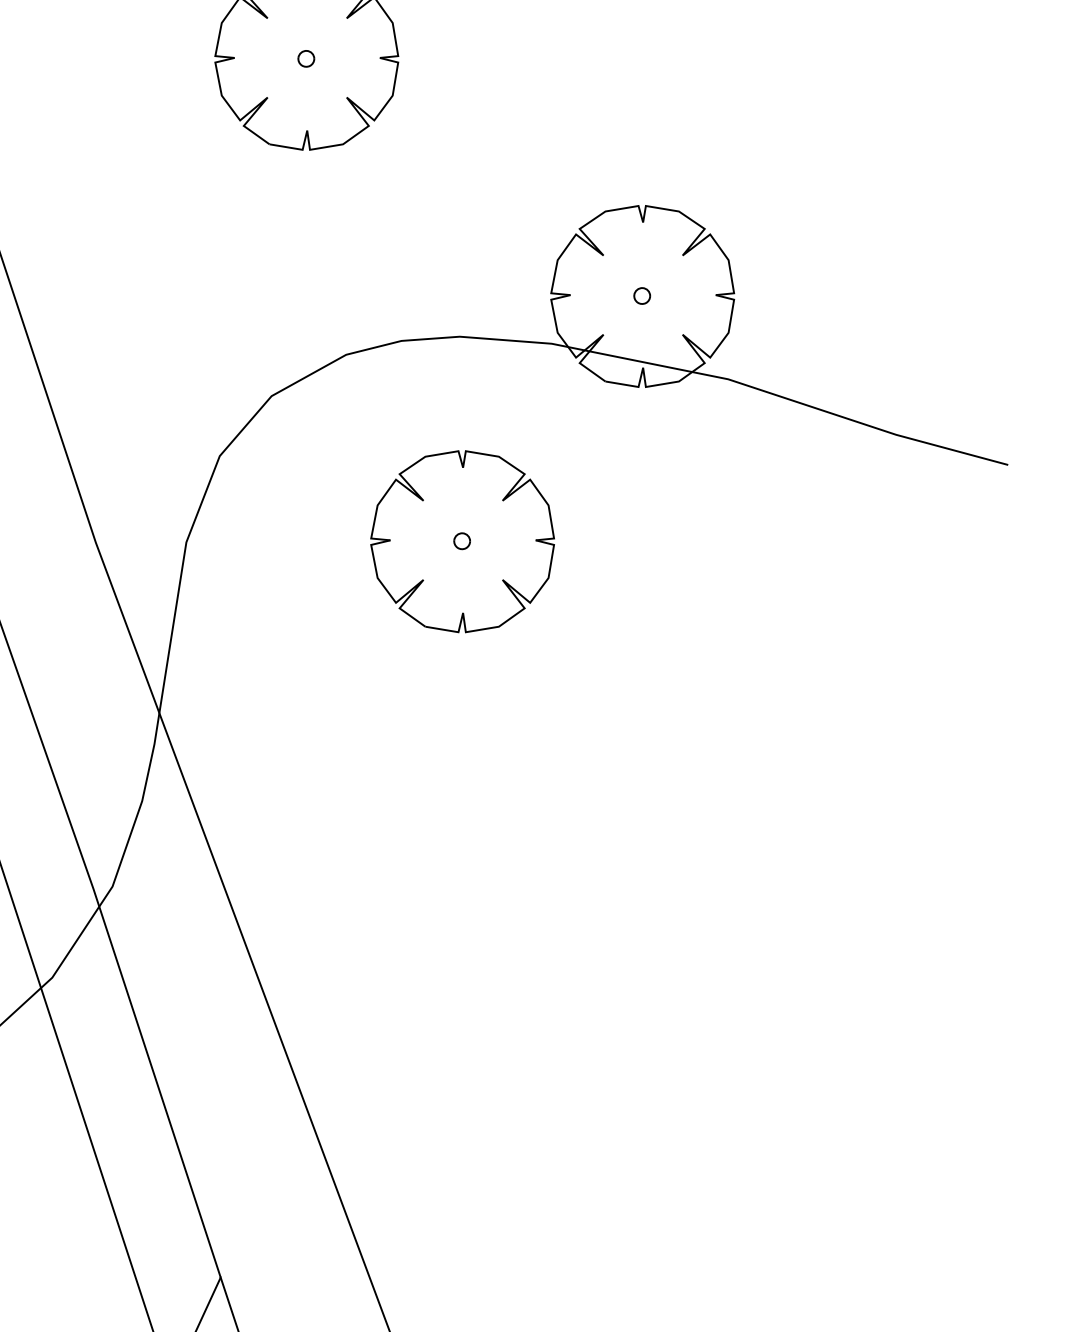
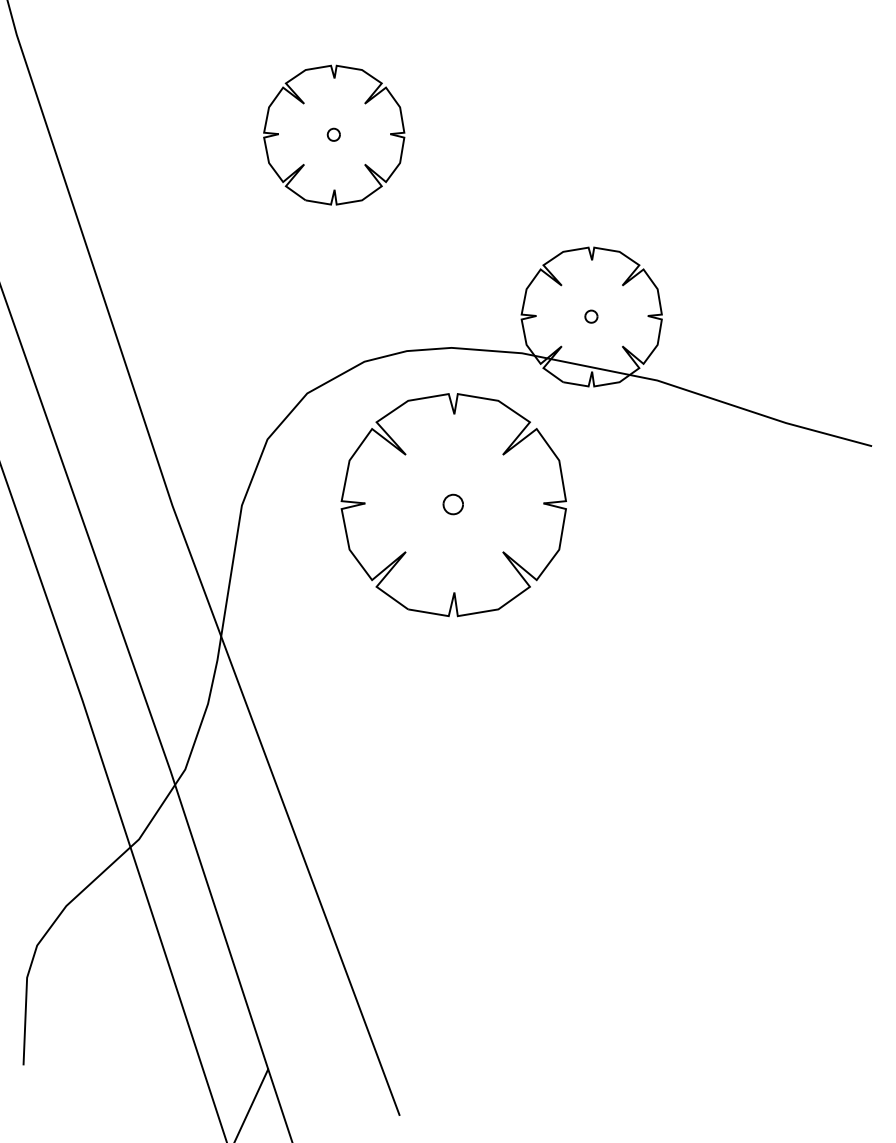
part: (462, 540) -> (453, 504), size x1.6

